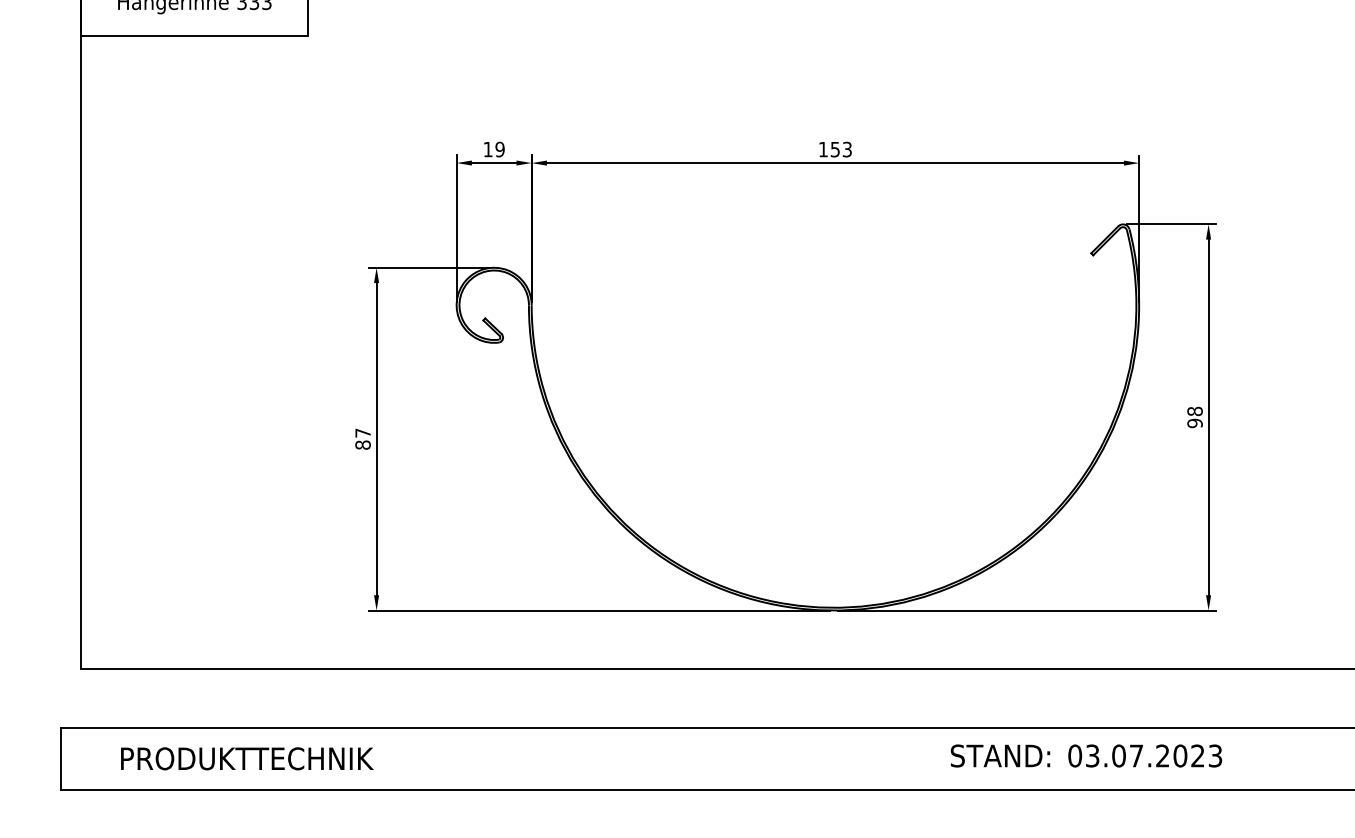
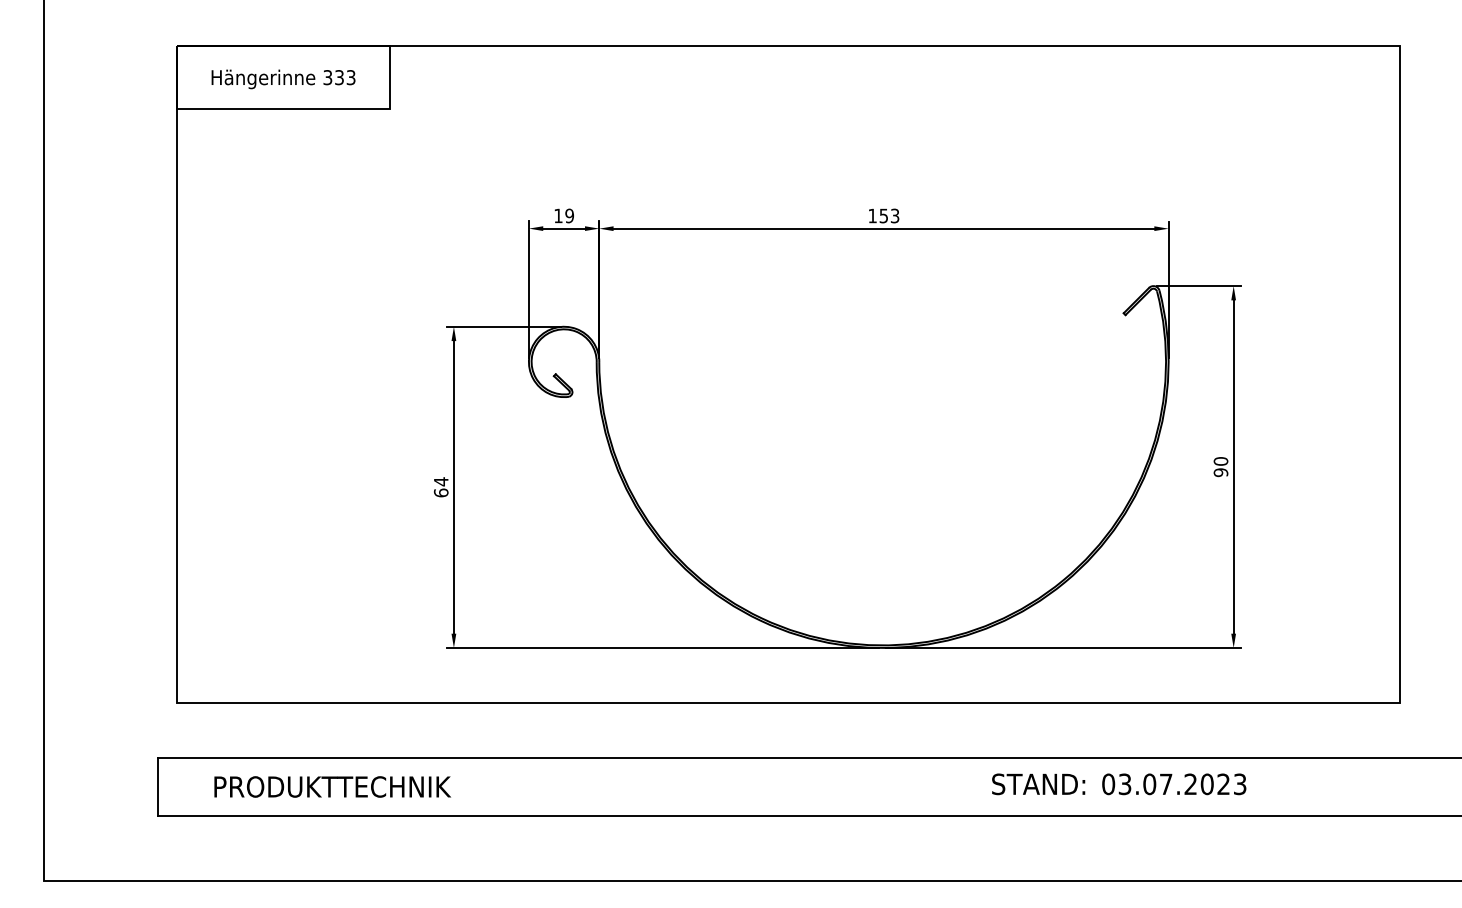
text: (1194, 411) -> (1220, 461), 98 -> 90
text: (362, 439) -> (440, 487), 87 -> 64

